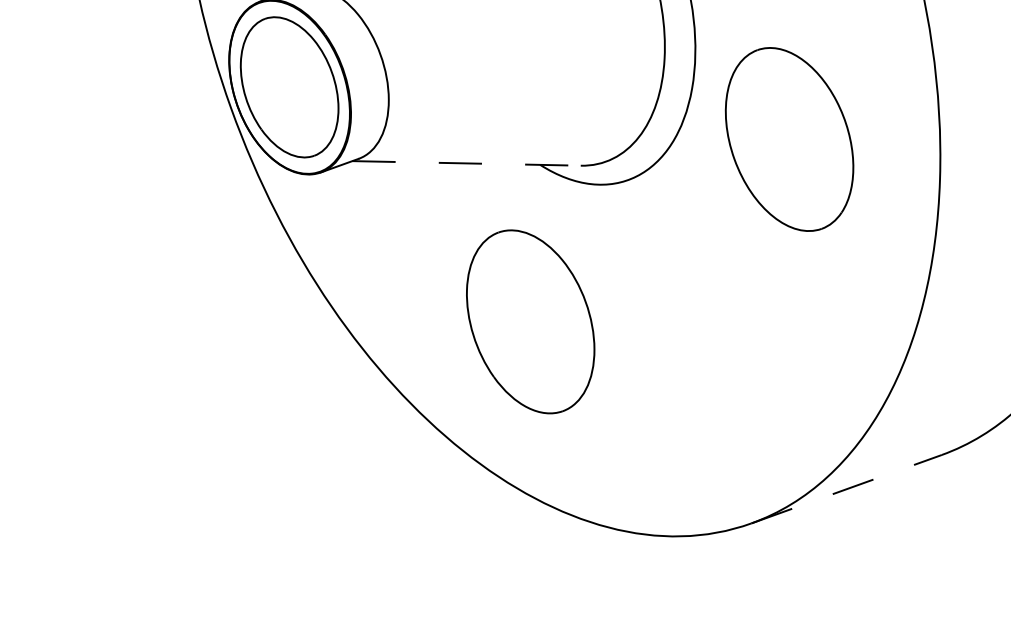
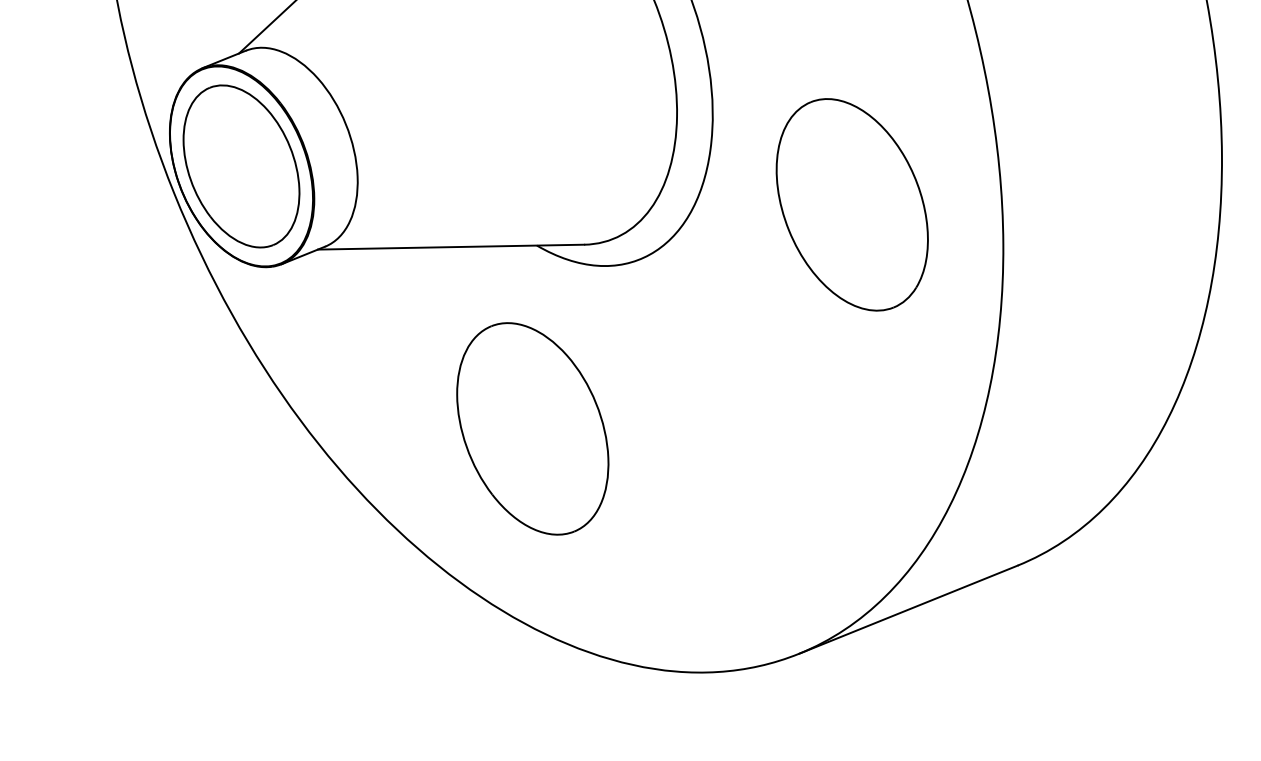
part: (788, 139) -> (851, 204), moved
line: (466, 163) -> (451, 247), dashed -> solid
line: (846, 489) -> (908, 609), dashed -> solid

